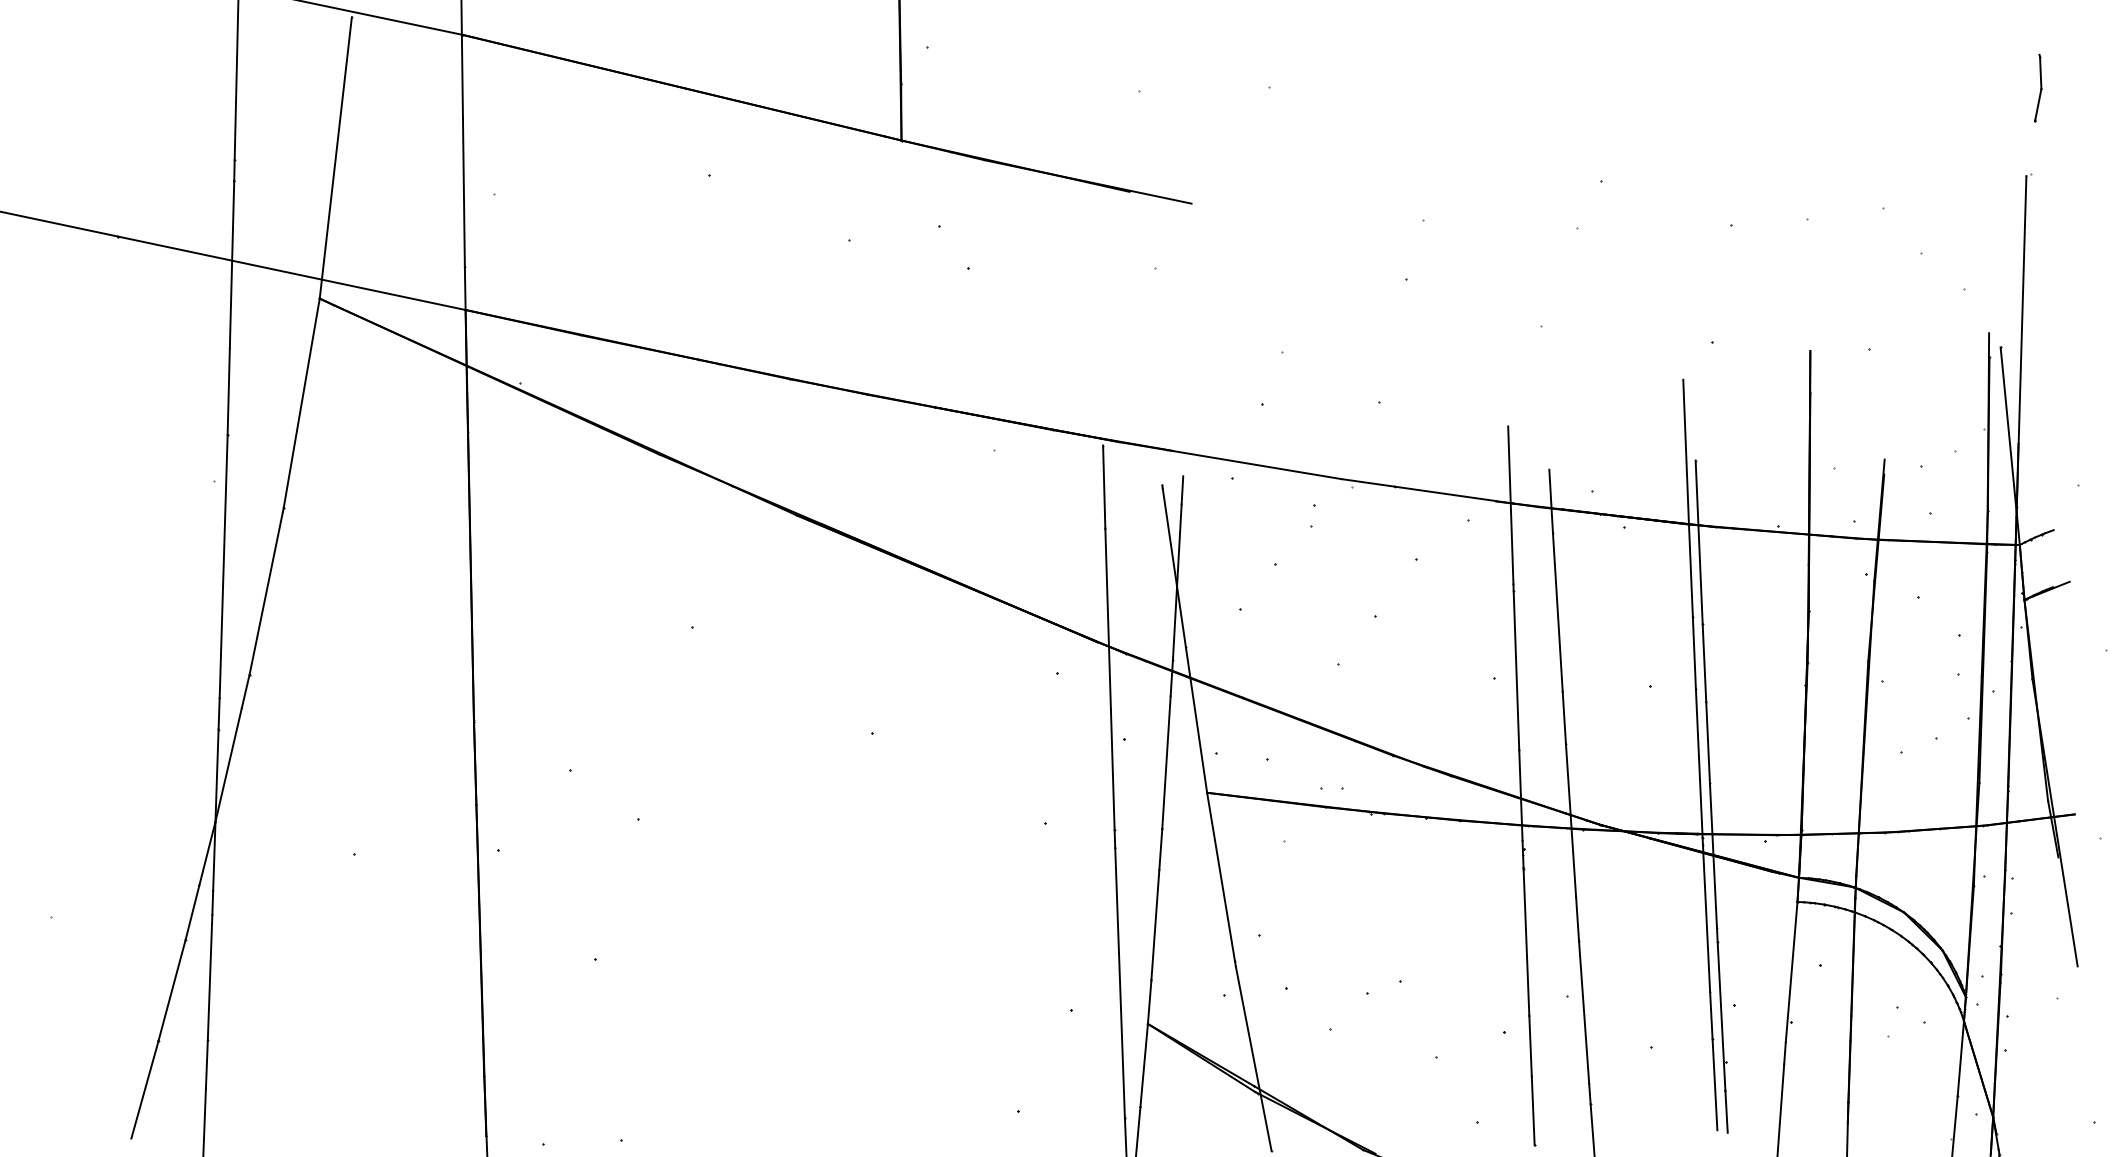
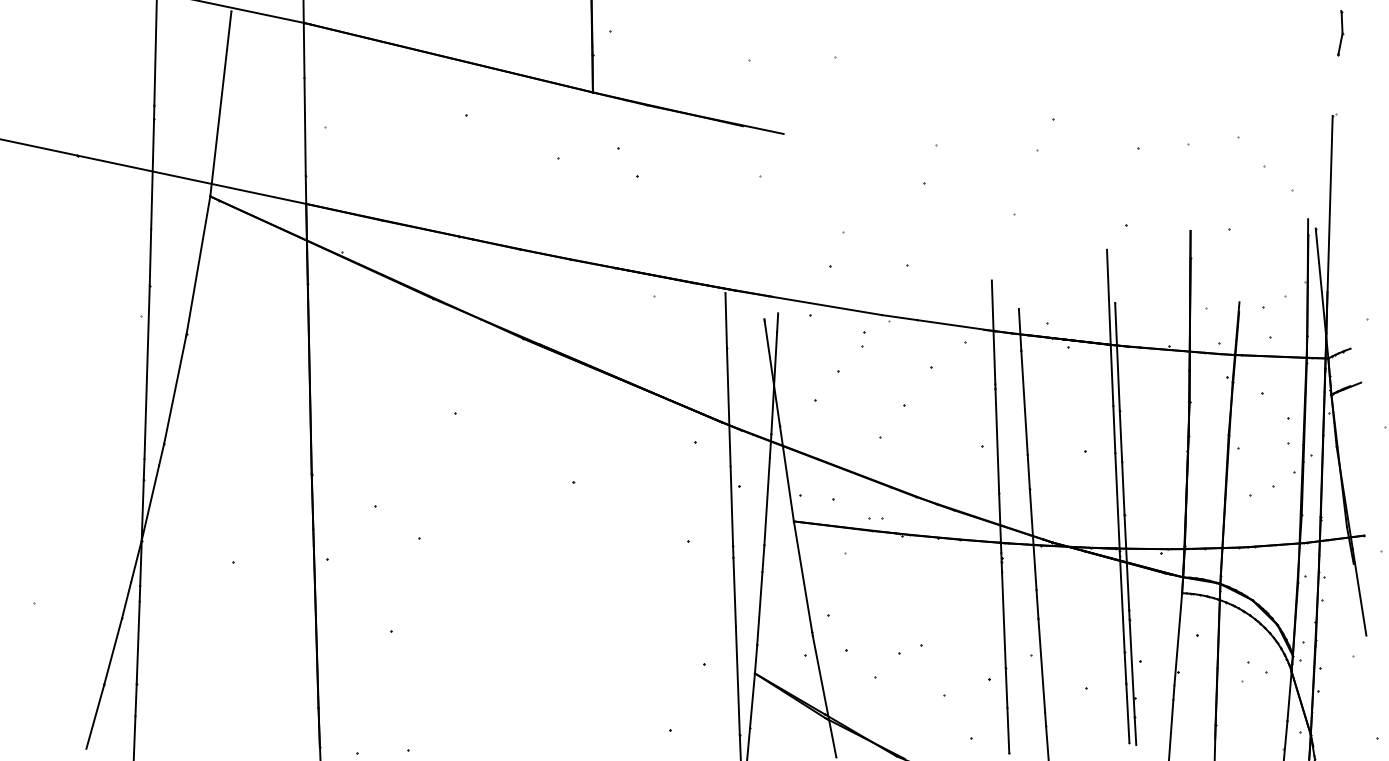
part: (2038, 88) -> (1340, 33), moved

